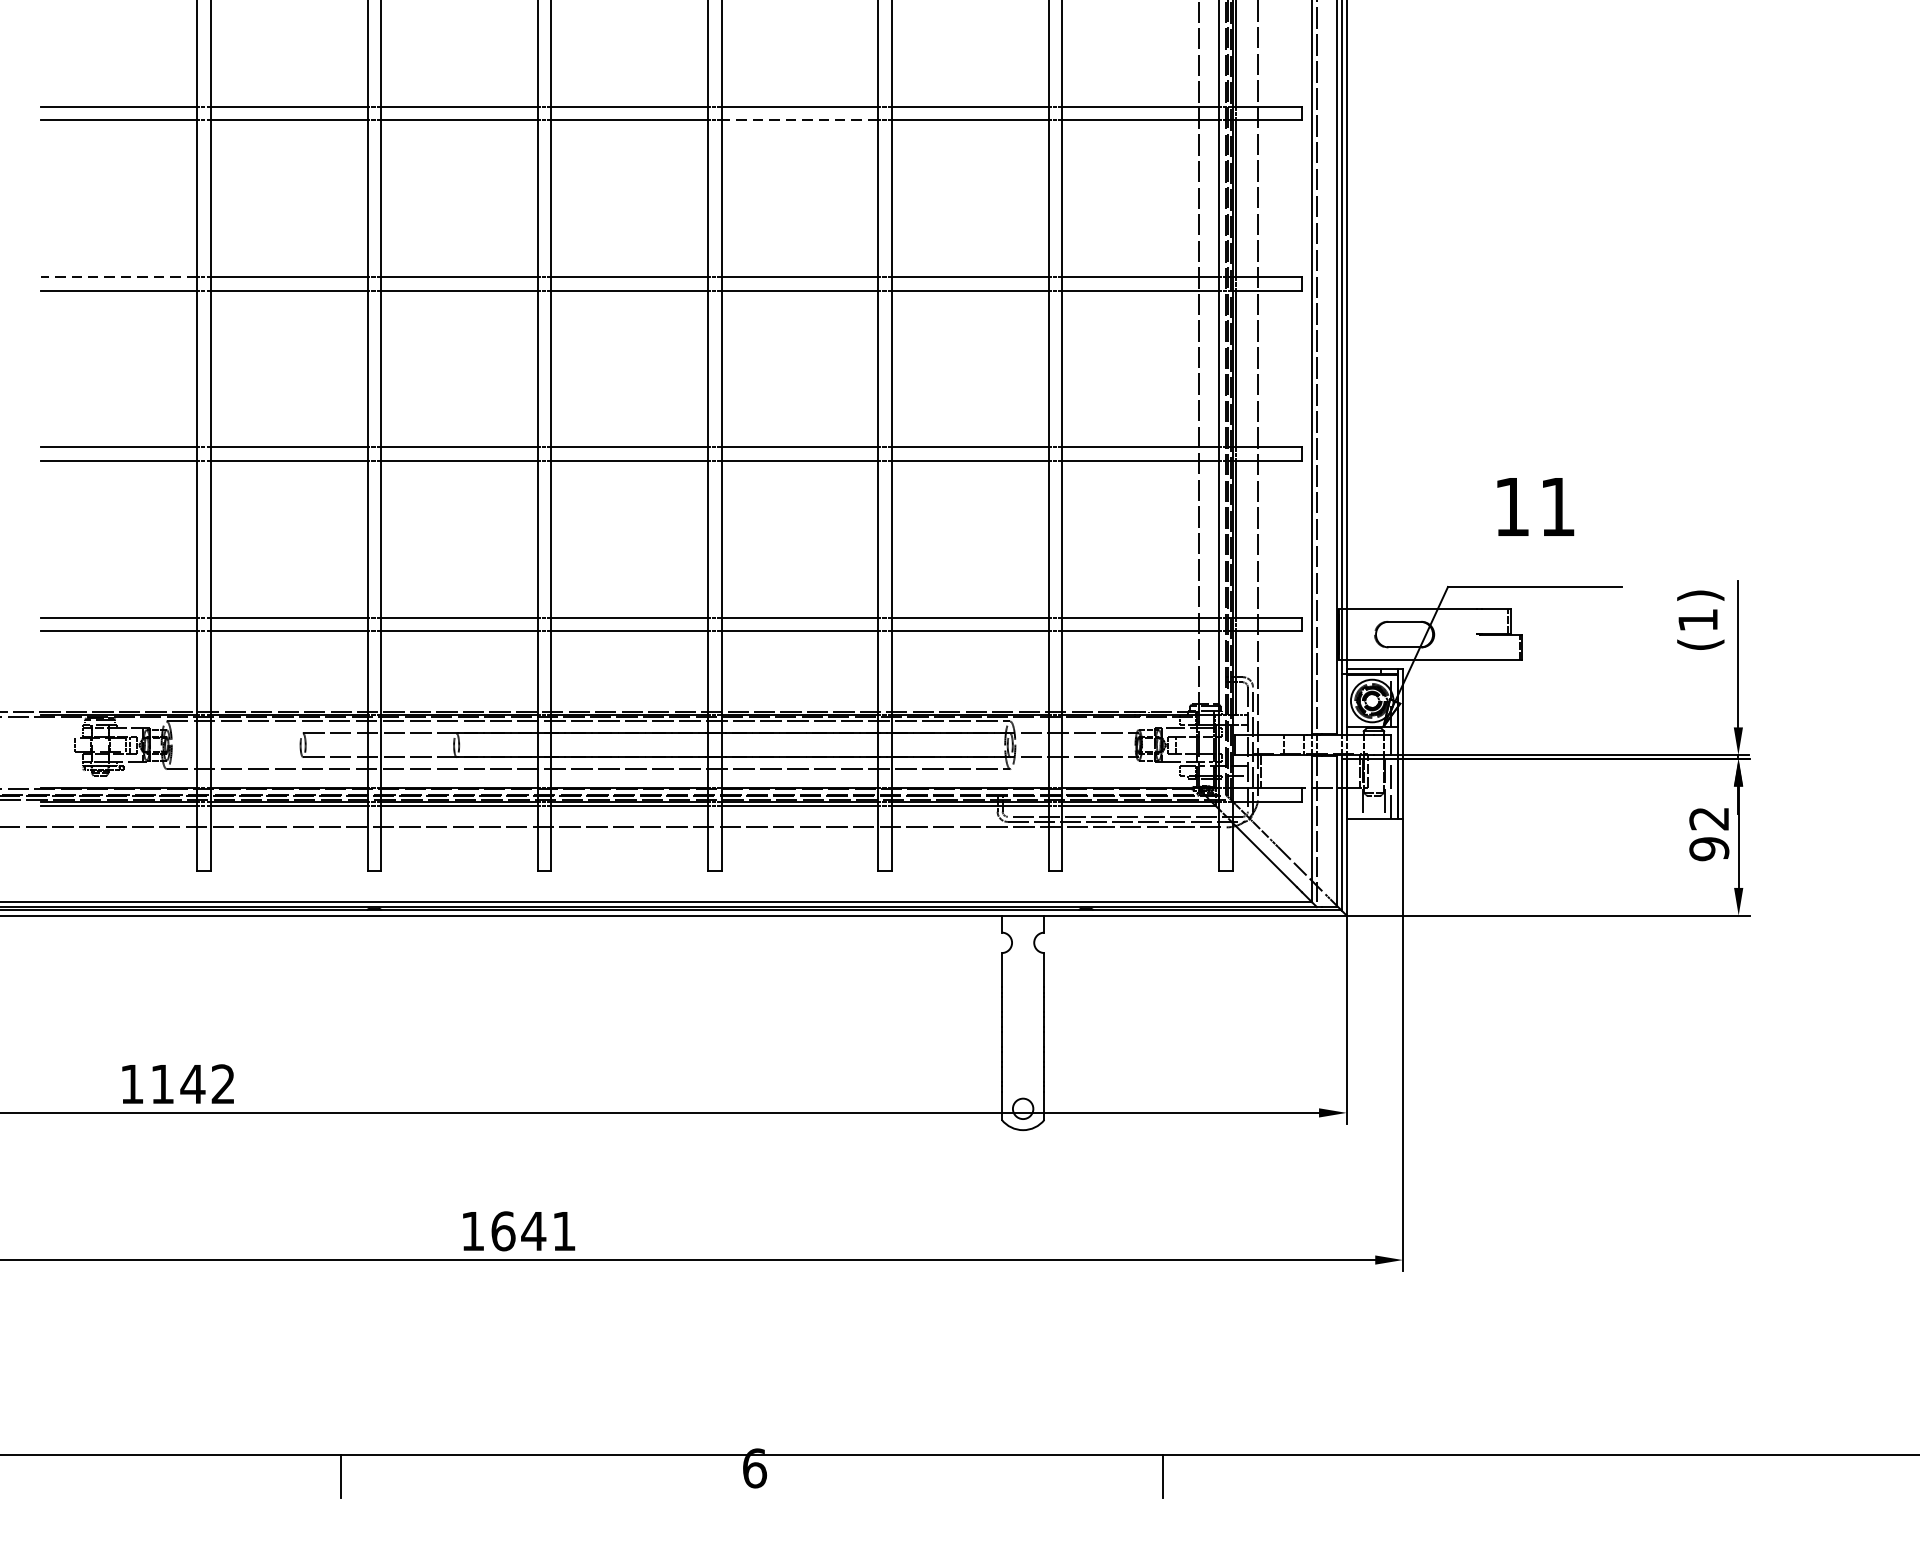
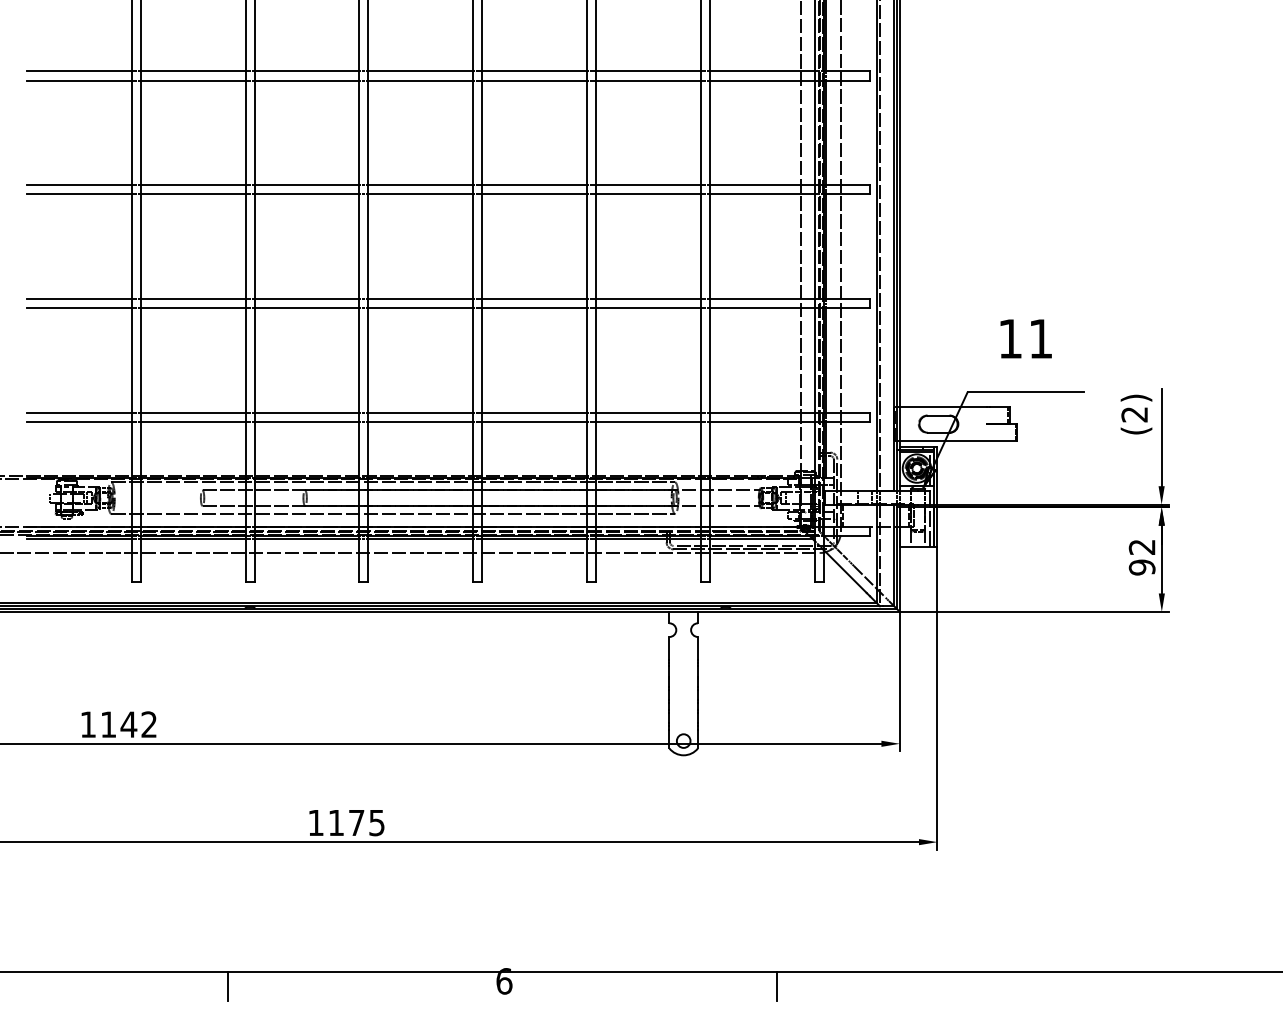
line: (799, 120) -> (534, 80), dashed -> solid
line: (117, 277) -> (78, 185), dashed -> solid
text: (1697, 620) -> (1134, 414), (1) -> (2)
text: (533, 1230) -> (356, 822), 1641 -> 1175

